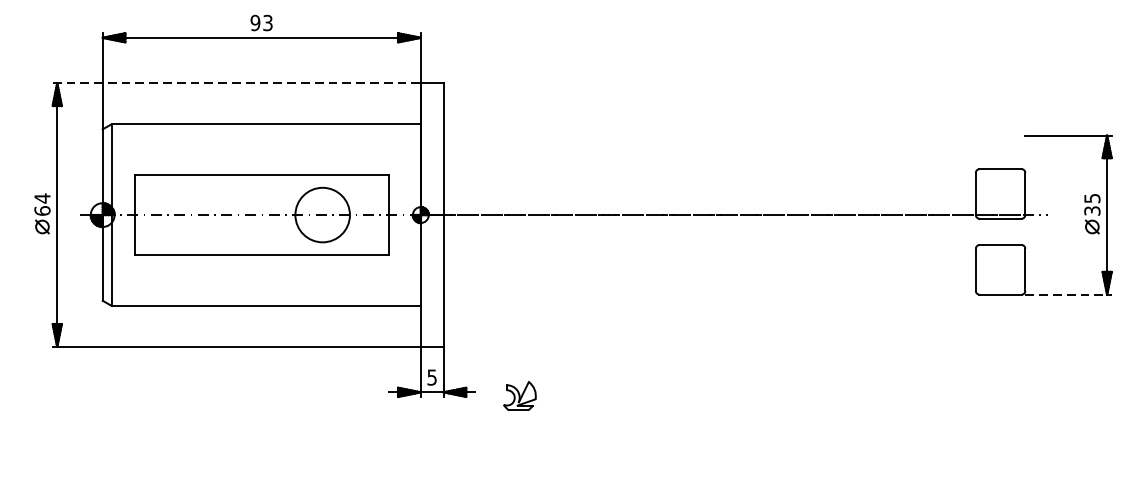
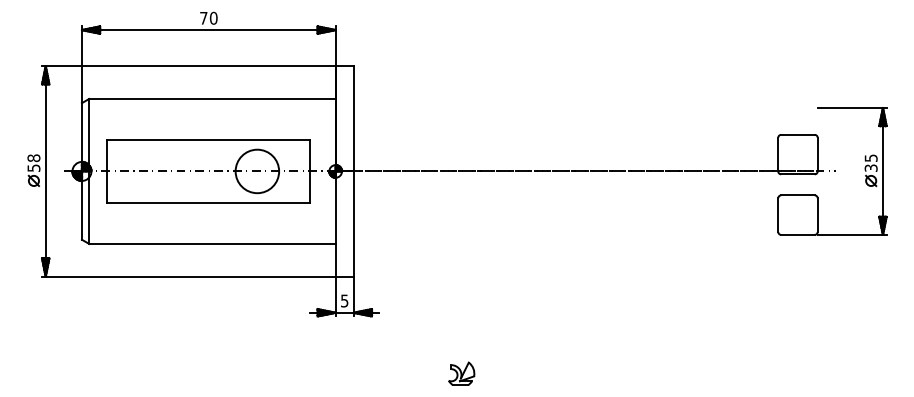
text: (261, 22) -> (208, 17), 93 -> 70
line: (236, 83) -> (188, 66), dashed -> solid
text: (41, 203) -> (33, 162), 64 -> 58
line: (1068, 294) -> (852, 234), dashed -> solid
part: (519, 395) -> (461, 373), moved

